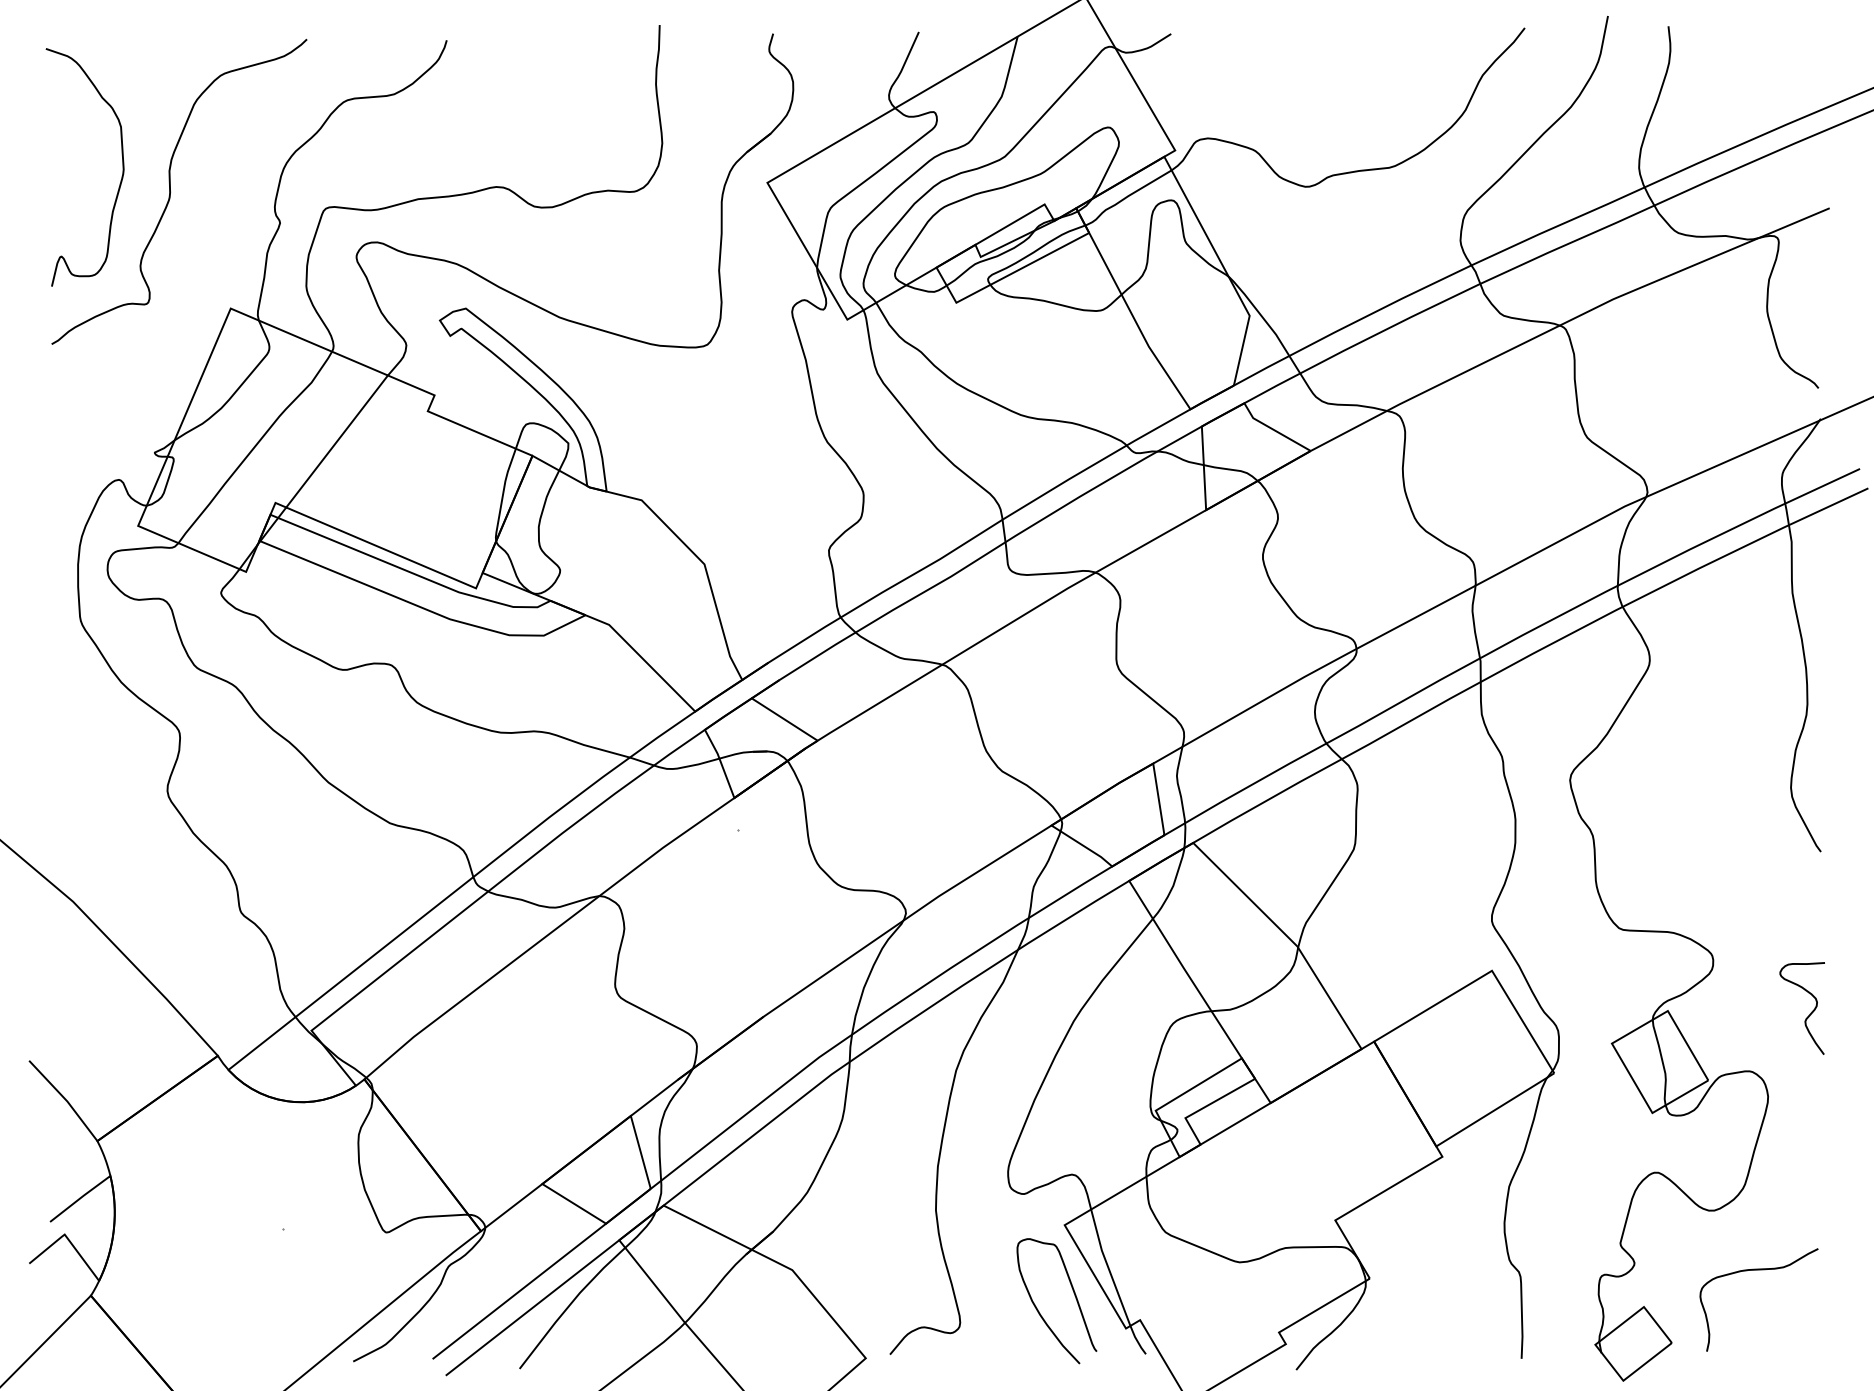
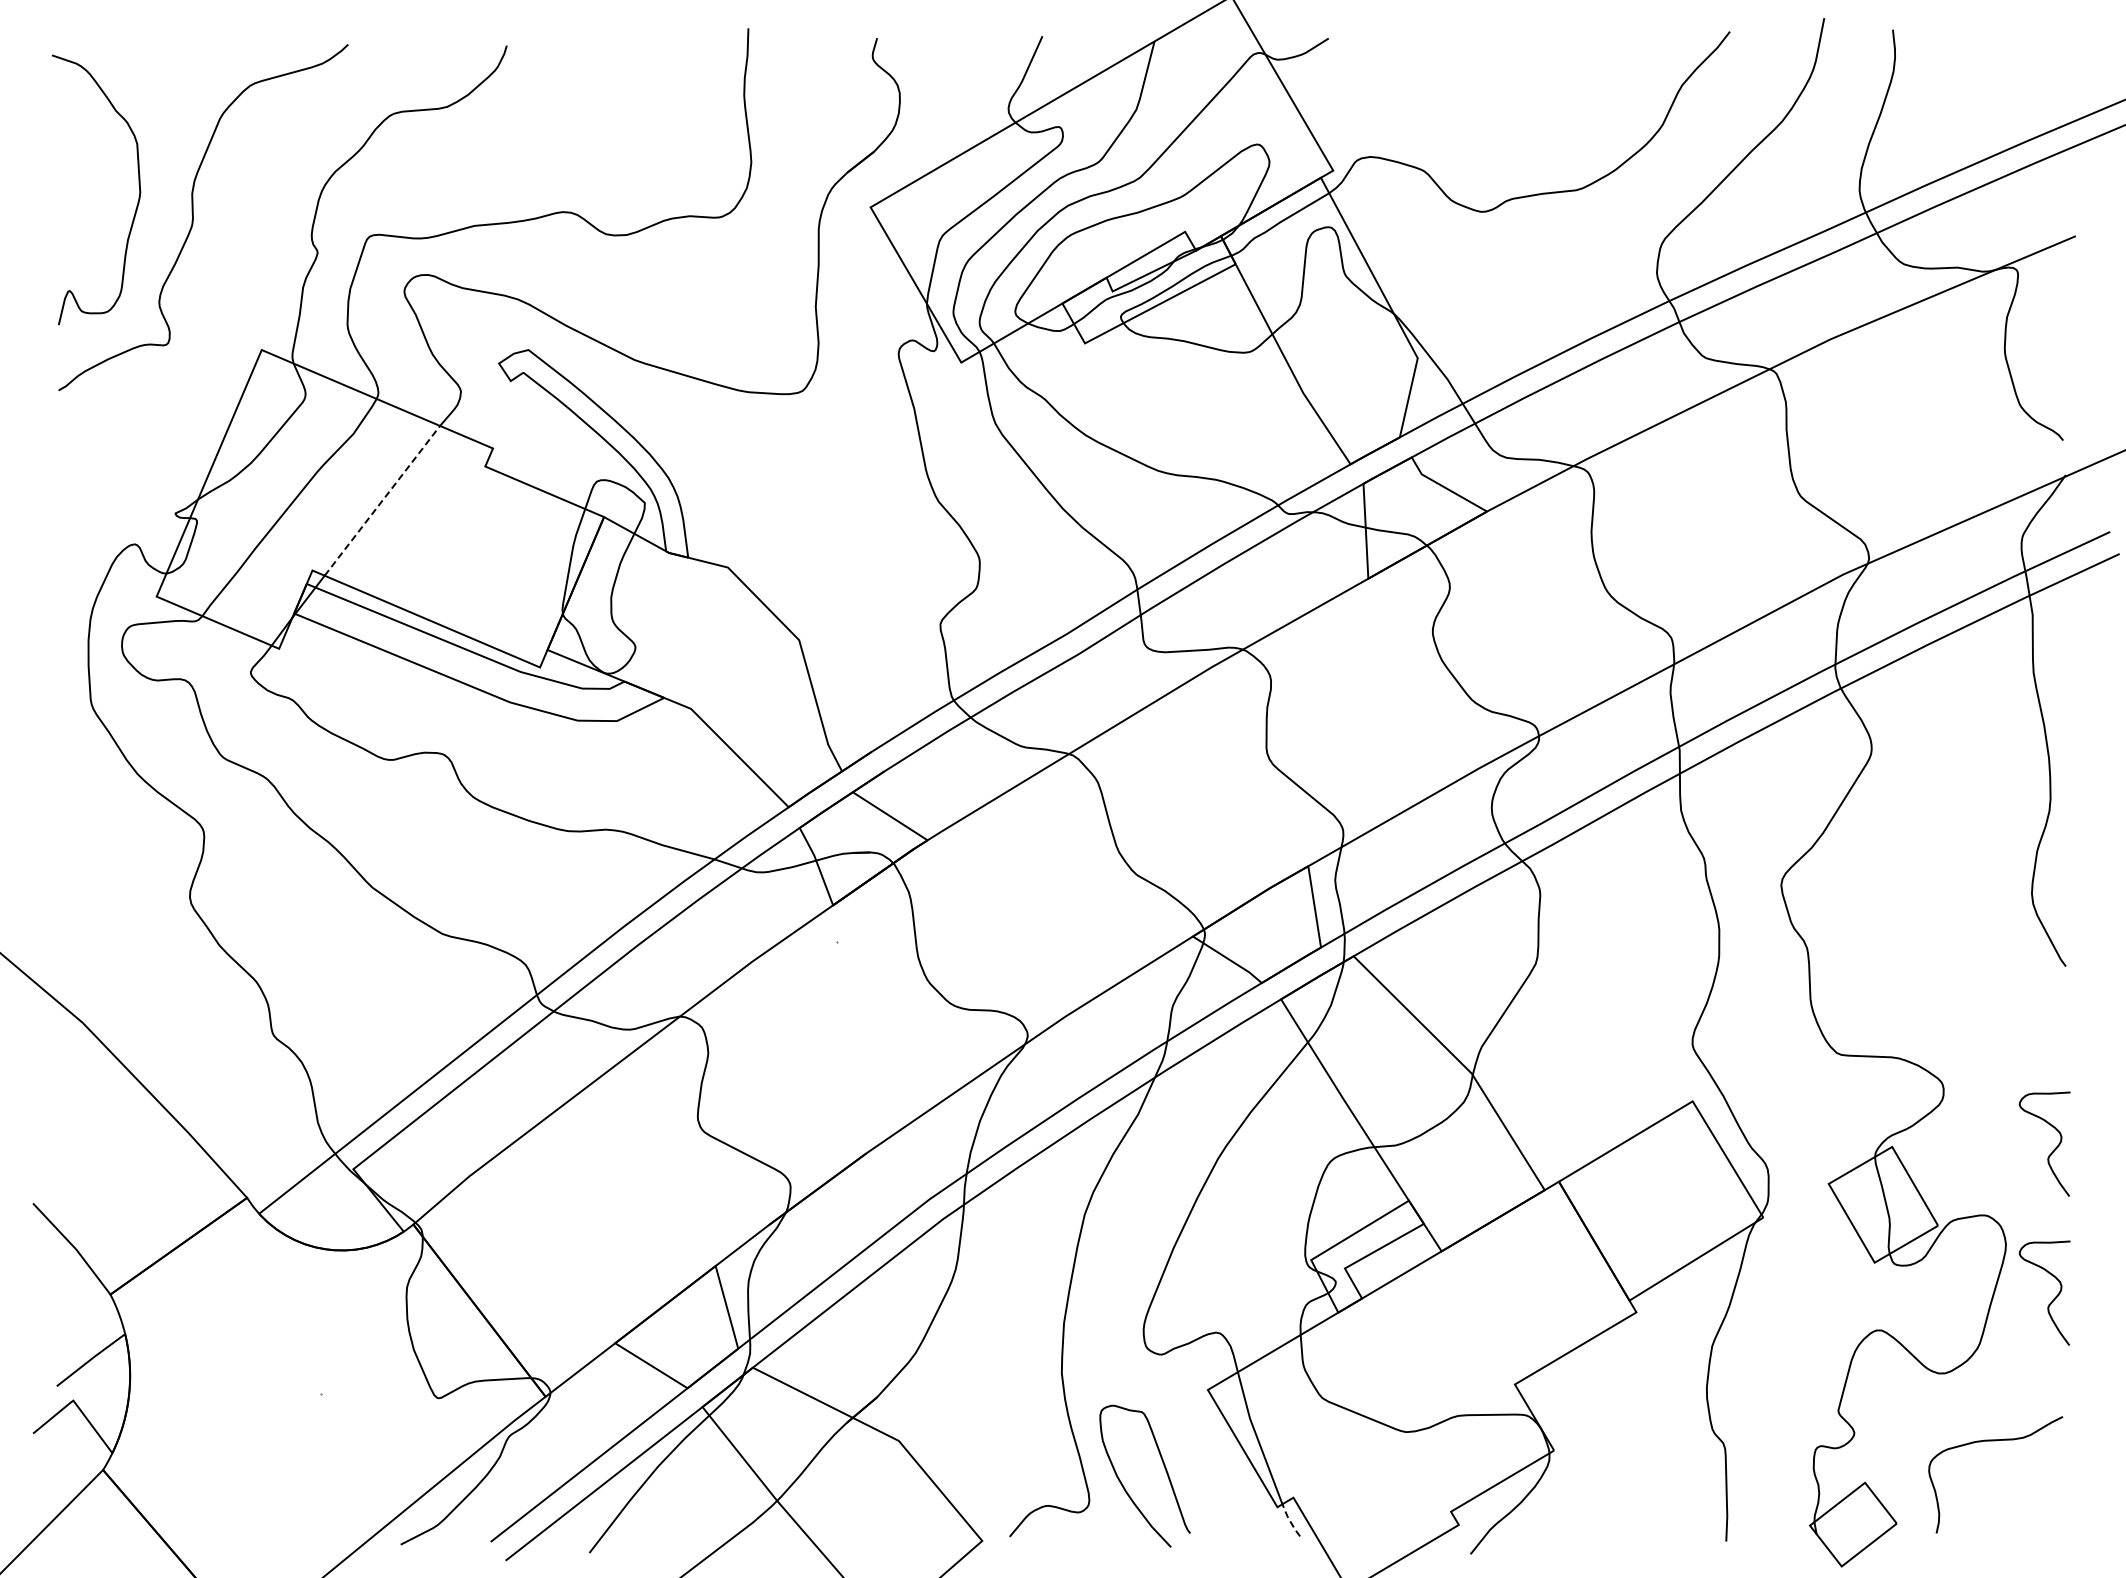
line: (337, 441) -> (382, 500), solid -> dashed
curve: (1810, 1144) -> (2053, 1298), added
curve: (1074, 1294) -> (1164, 1468), moved
line: (1137, 1340) -> (1290, 1520), solid -> dashed

